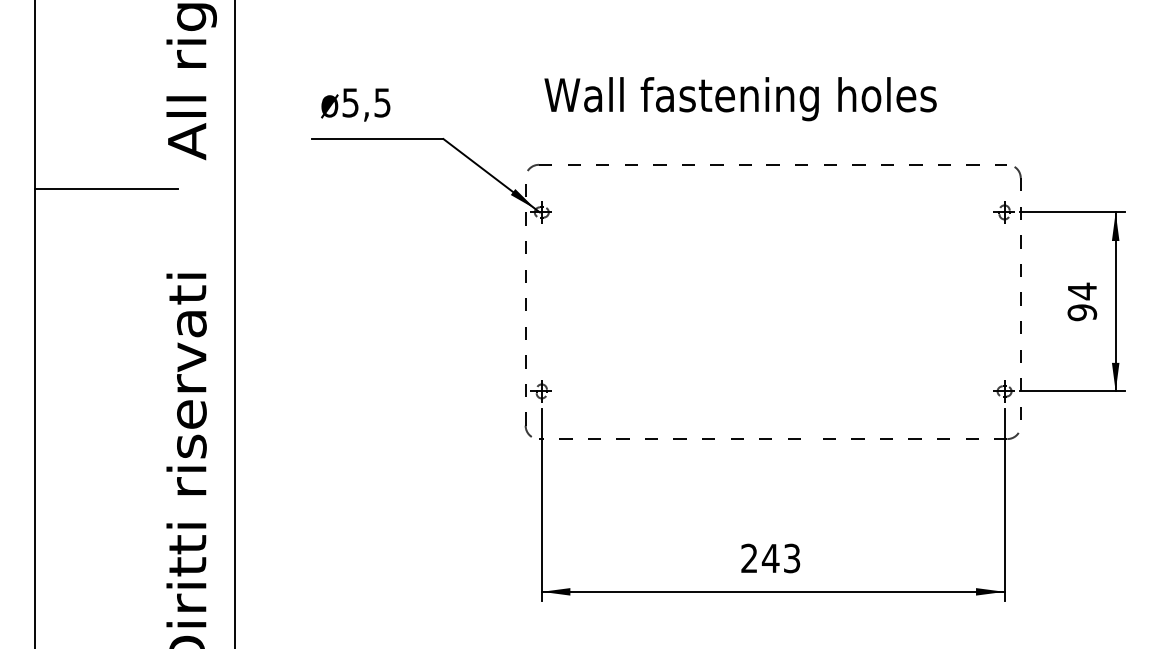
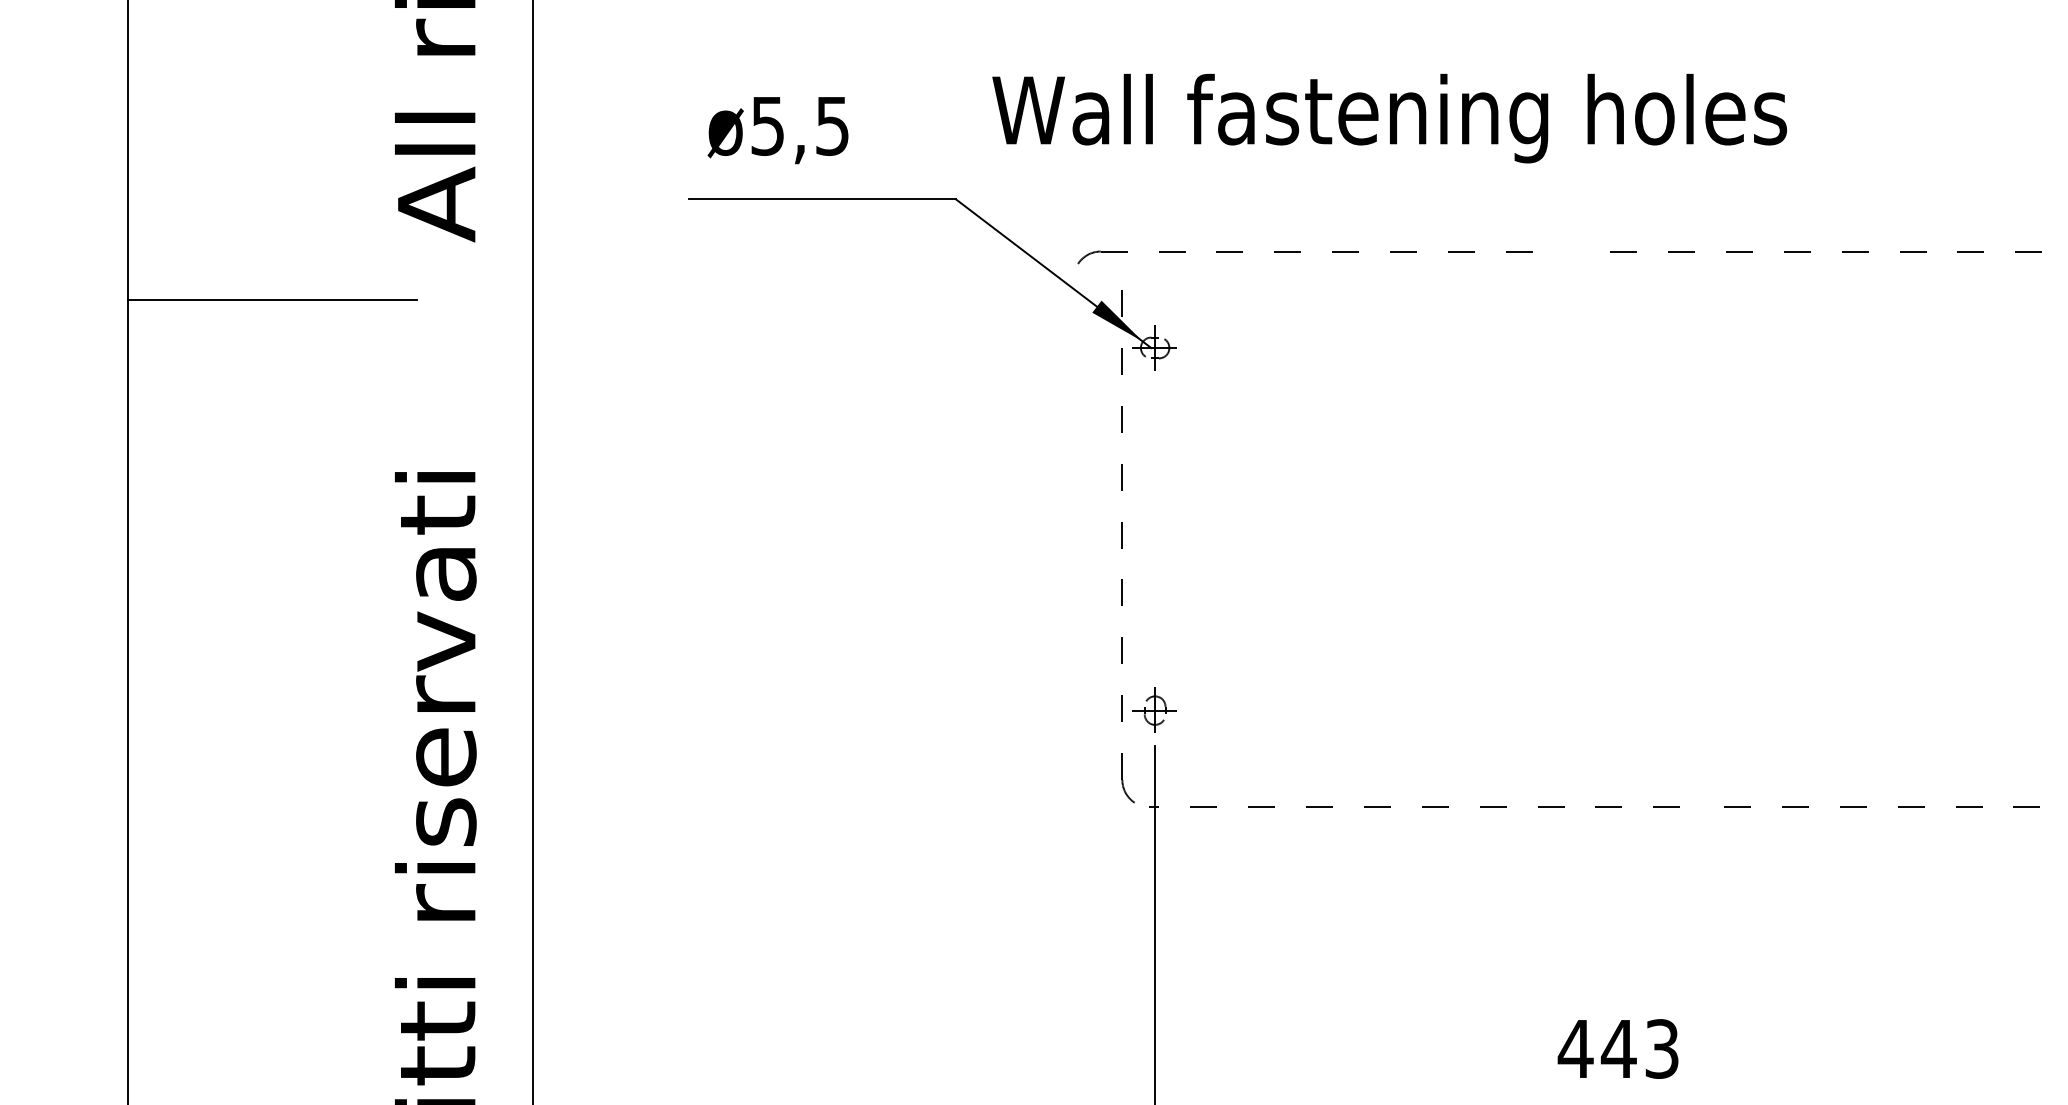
text: (740, 99) -> (1389, 119), moved
part: (639, 167) -> (1304, 256), moved
text: (749, 557) -> (1575, 1046), 243 -> 443

